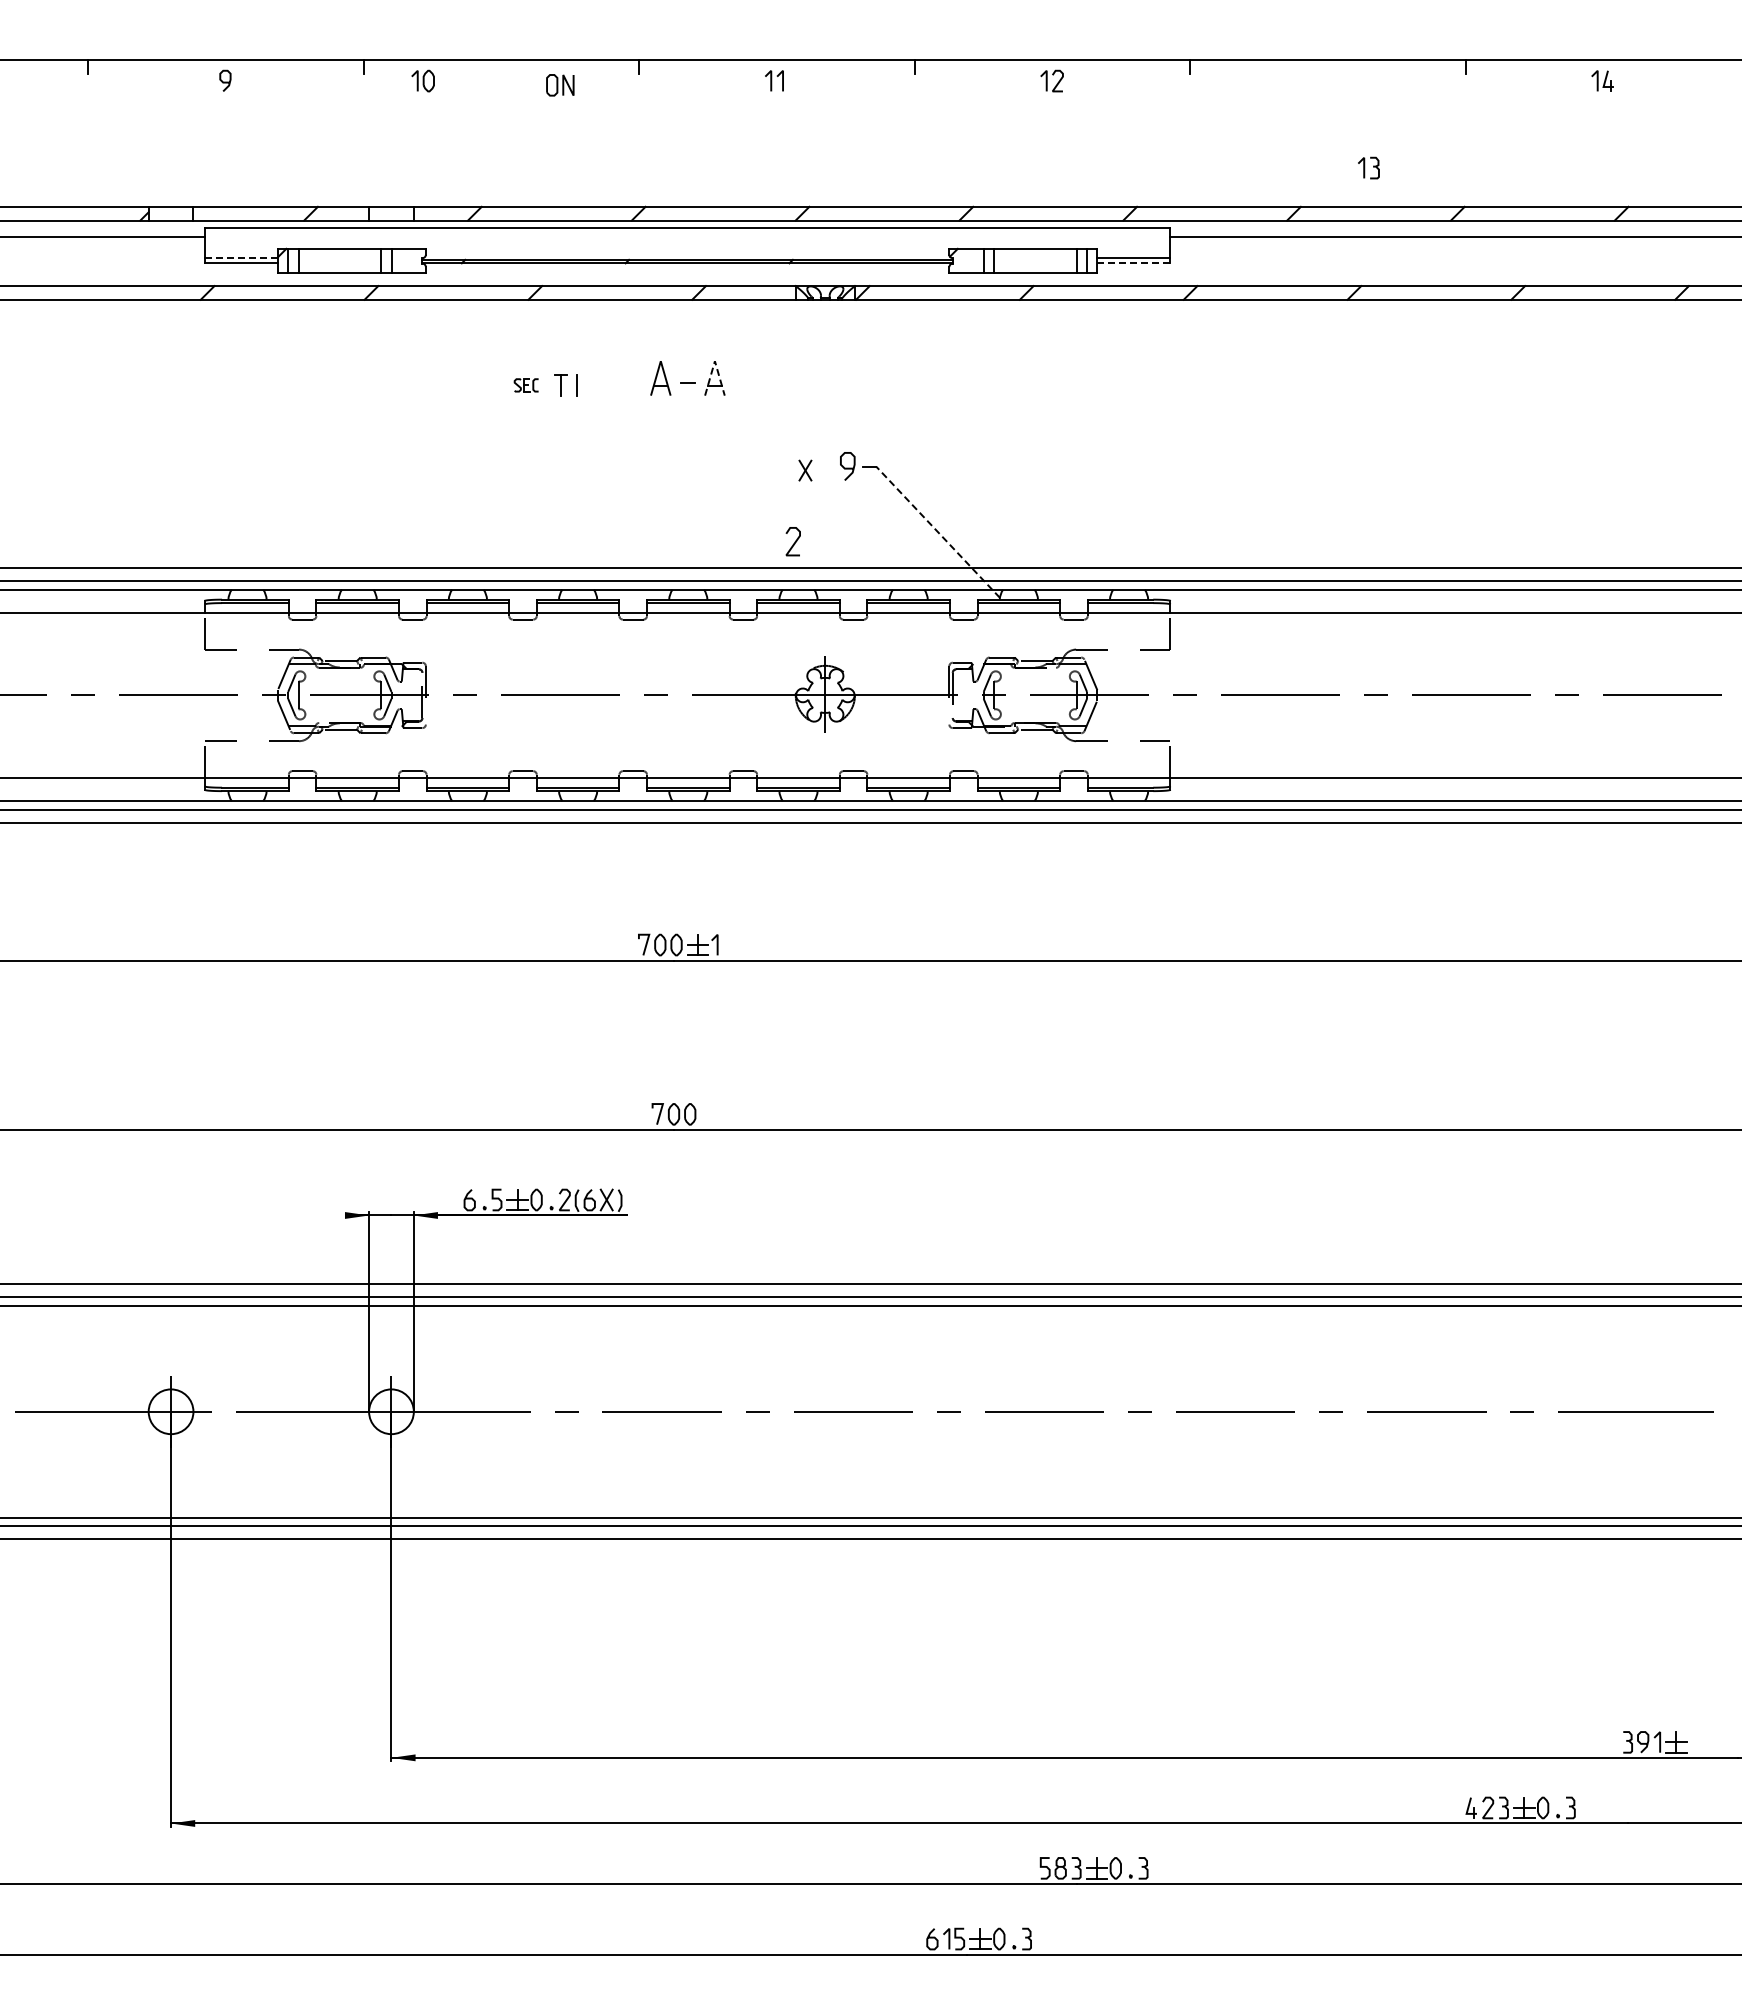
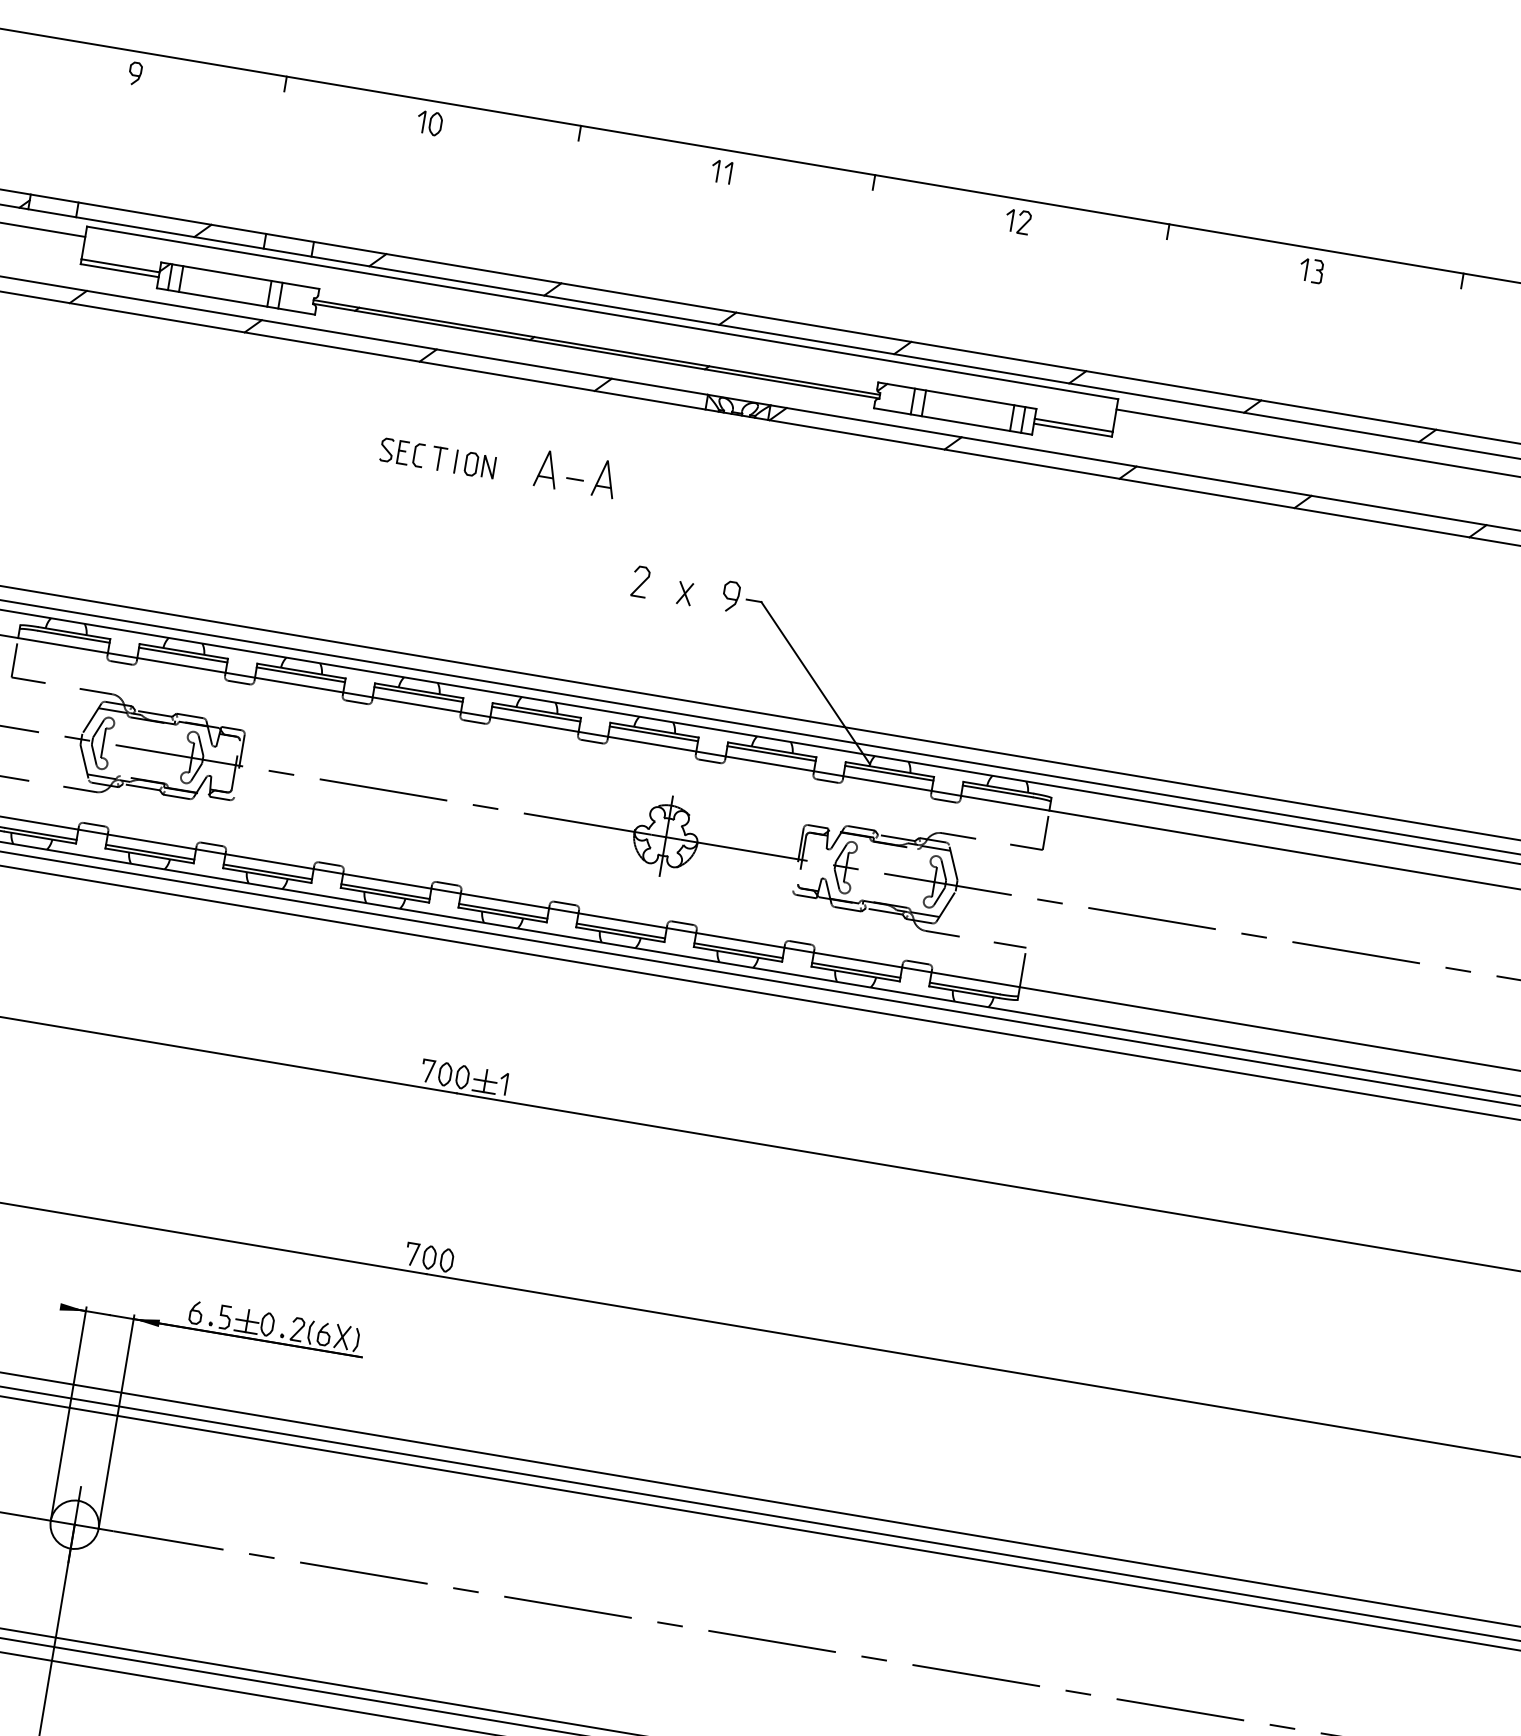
part: (422, 80) -> (429, 122), moved
part: (560, 85) -> (480, 465), moved
part: (1368, 167) -> (1311, 270), moved
line: (241, 258) -> (120, 266), dashed -> solid
line: (1133, 262) -> (1072, 429), dashed -> solid
line: (714, 361) -> (607, 460), dashed -> solid
part: (526, 385) -> (402, 452), size x1.67
line: (937, 531) -> (815, 682), dashed -> solid
curve: (794, 541) -> (642, 581), moved

